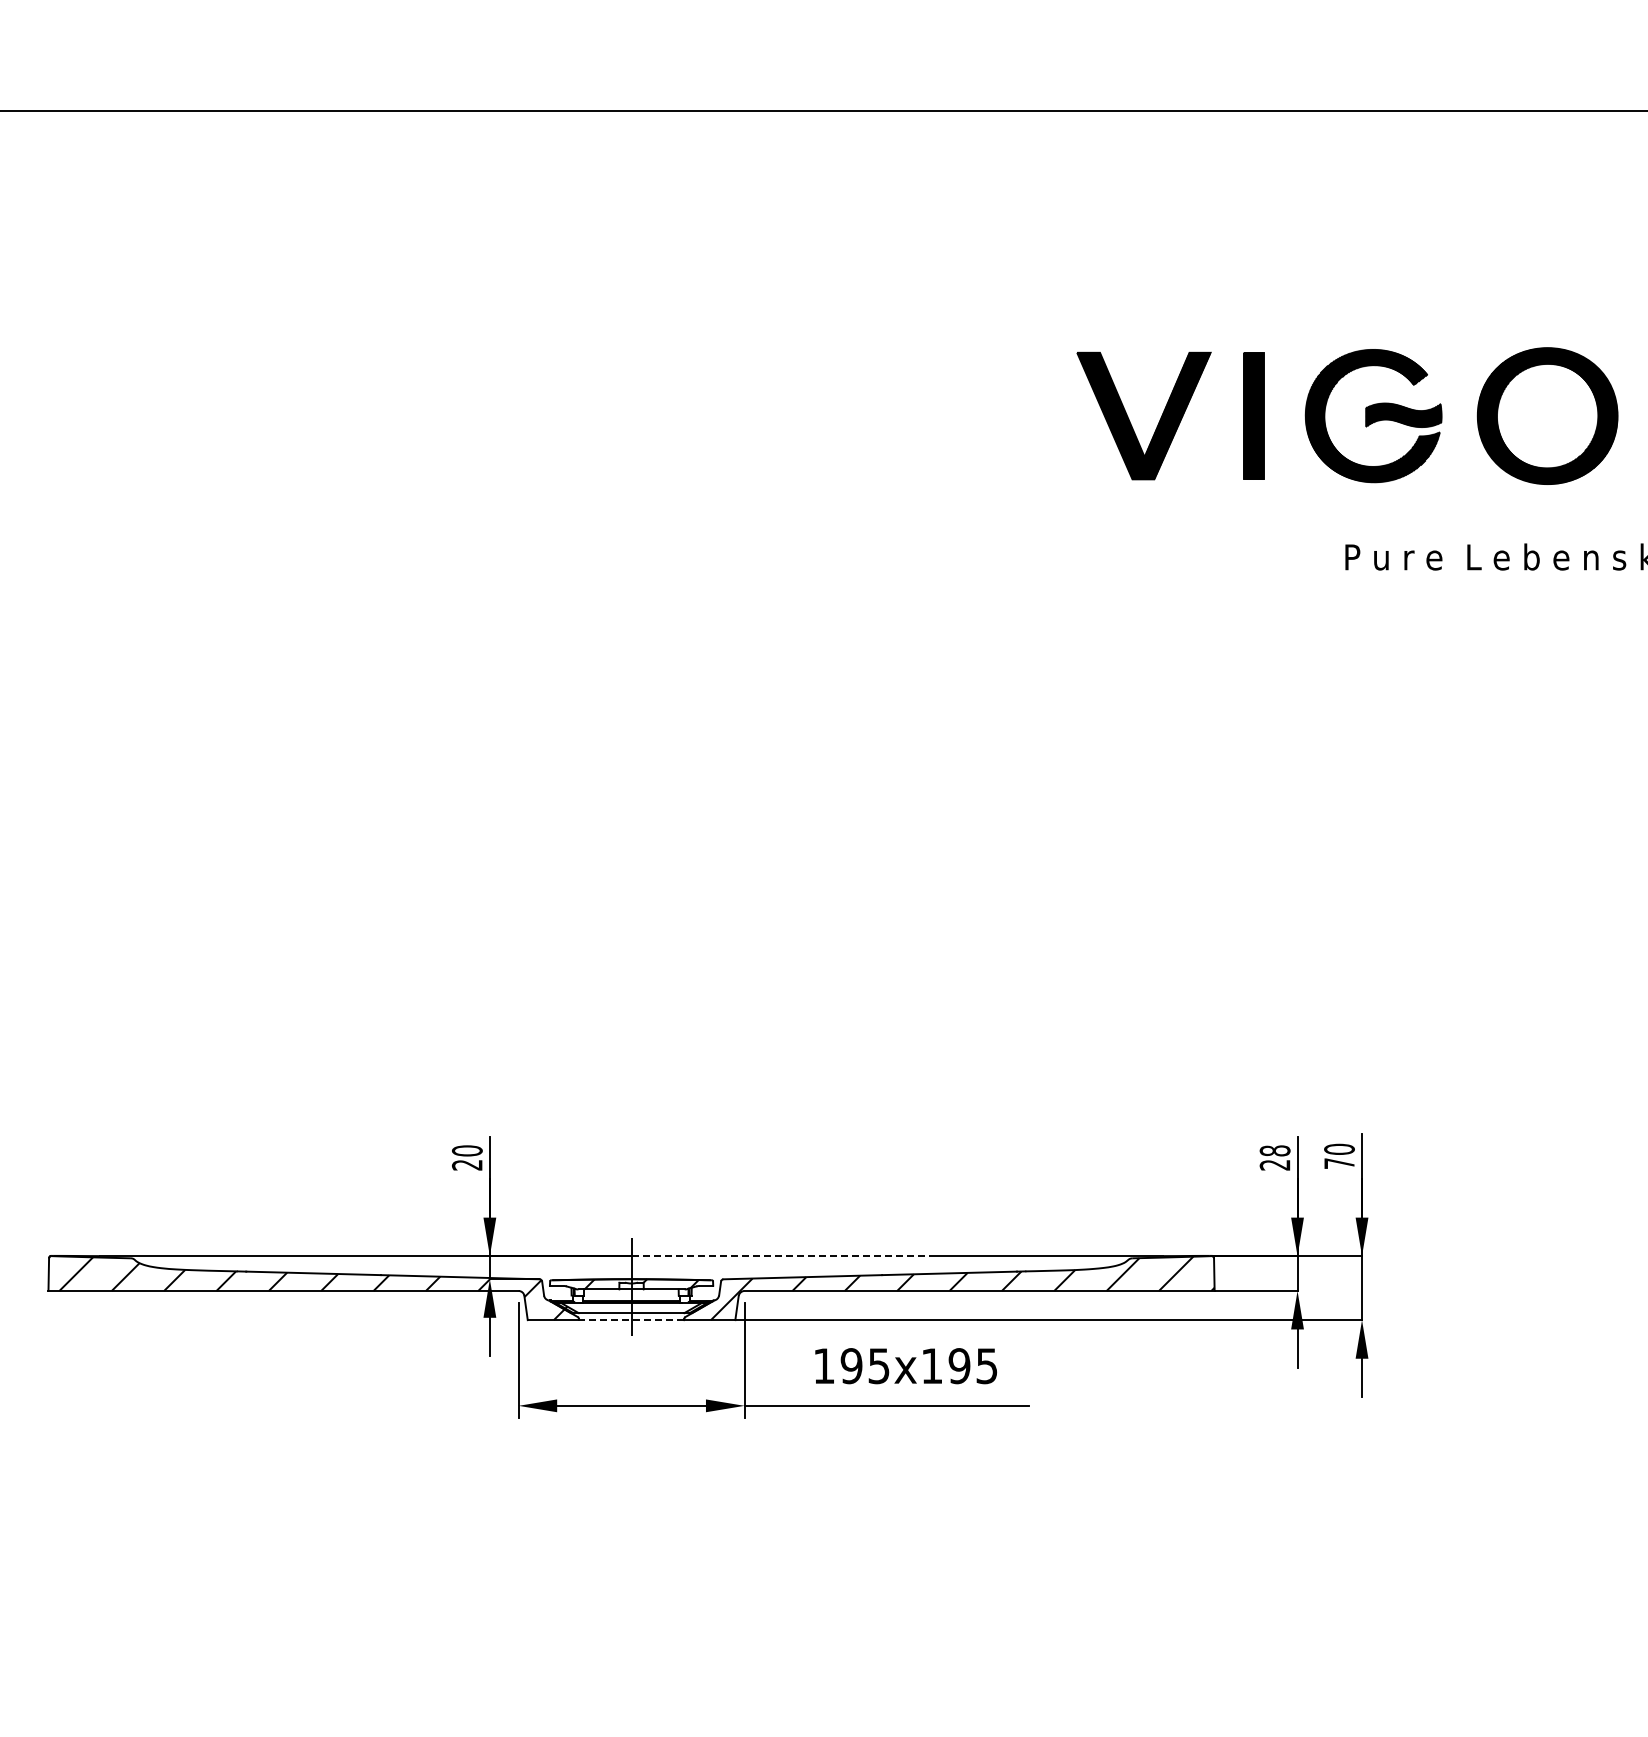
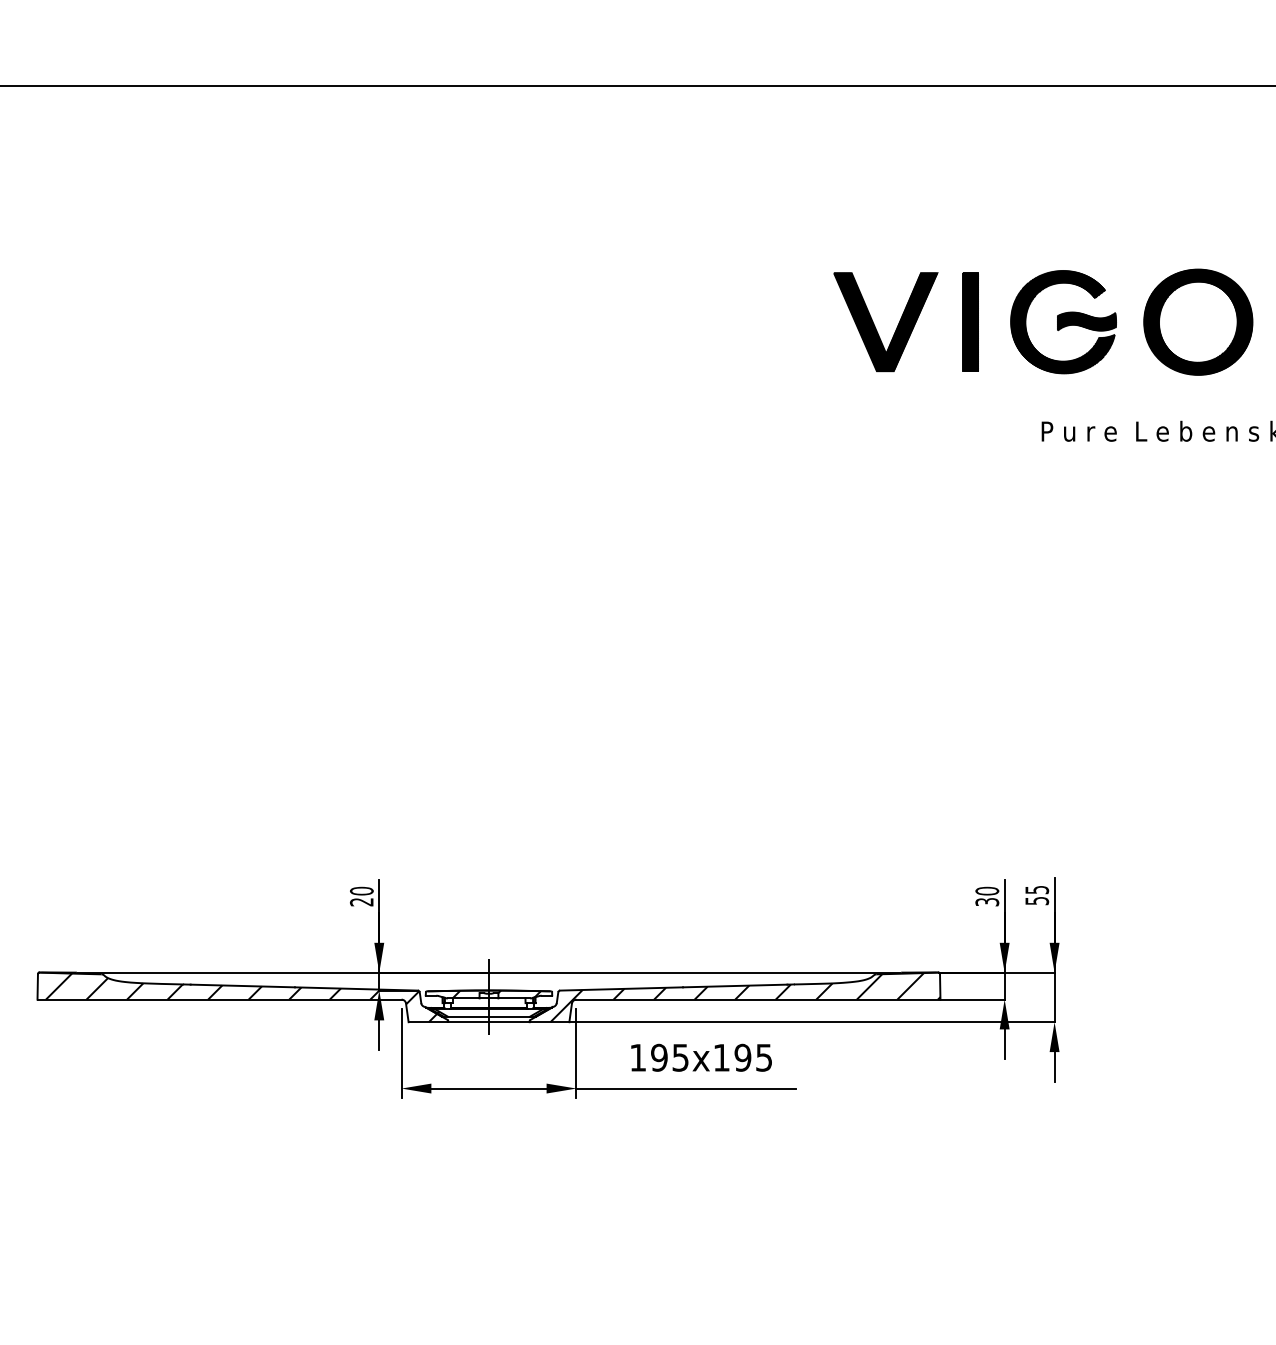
text: (1339, 1155) -> (1037, 894), 70 -> 55
text: (1275, 1157) -> (987, 896), 28 -> 30
line: (783, 1256) -> (606, 972), dashed -> solid
line: (631, 1320) -> (488, 1022), dashed -> solid

